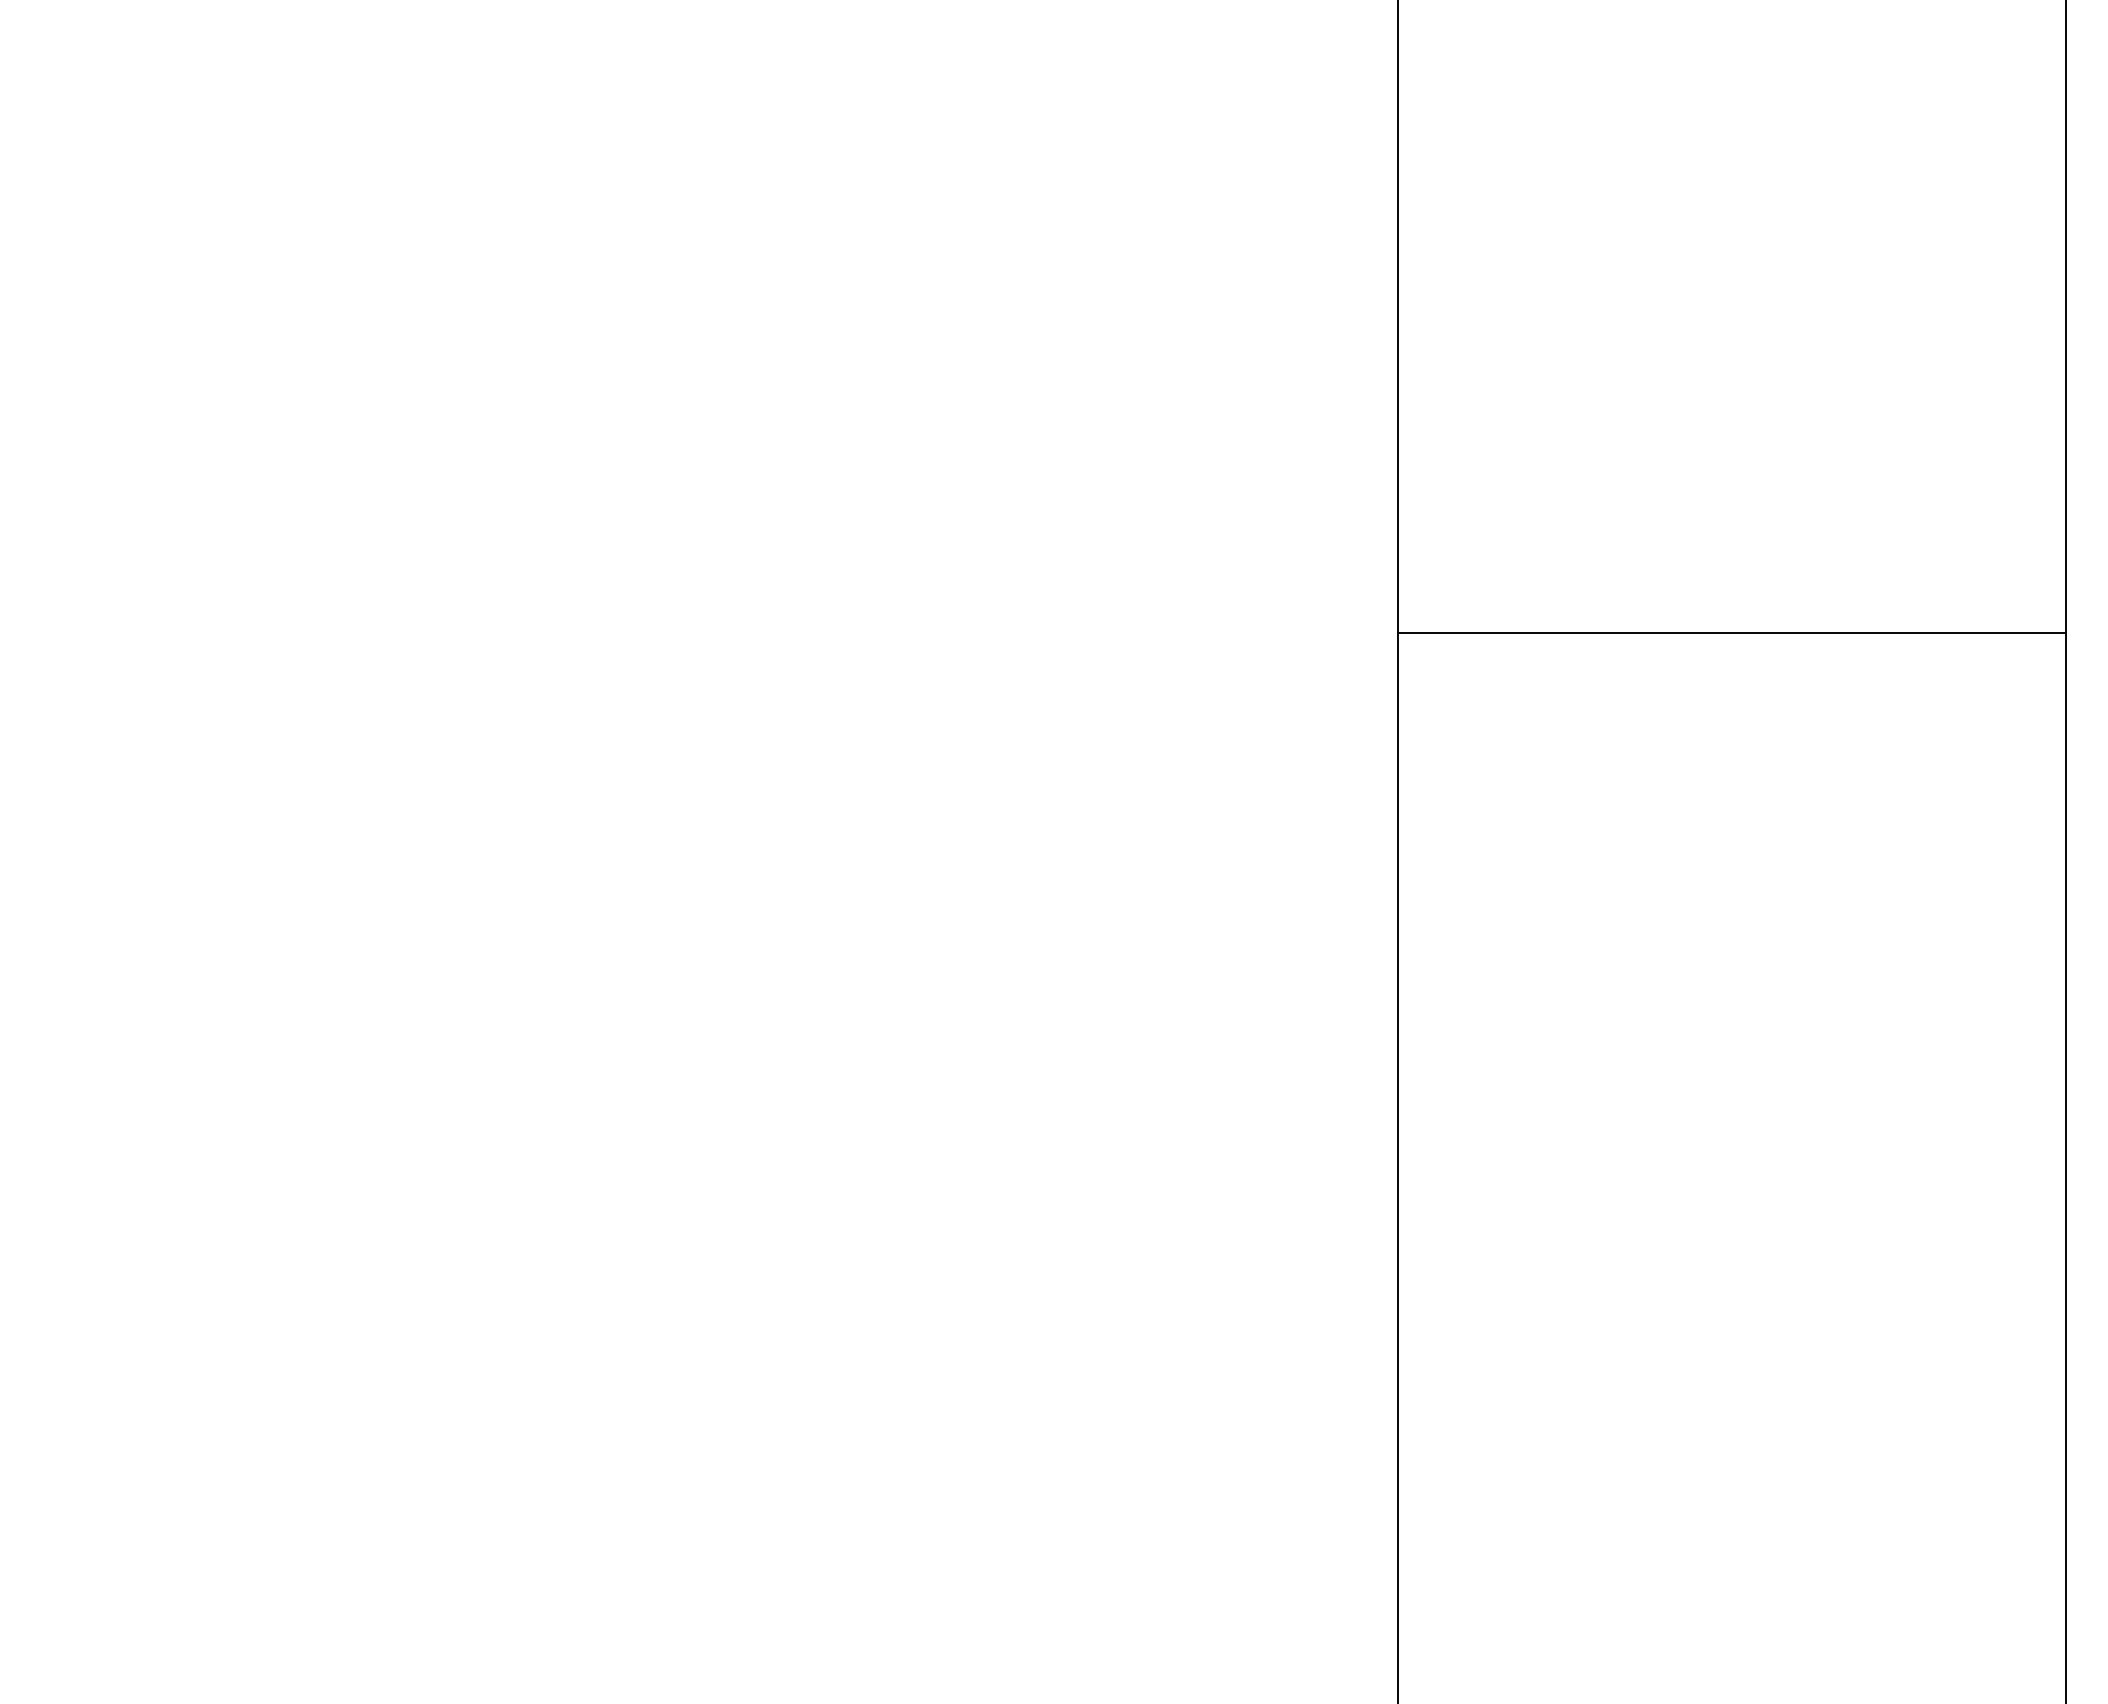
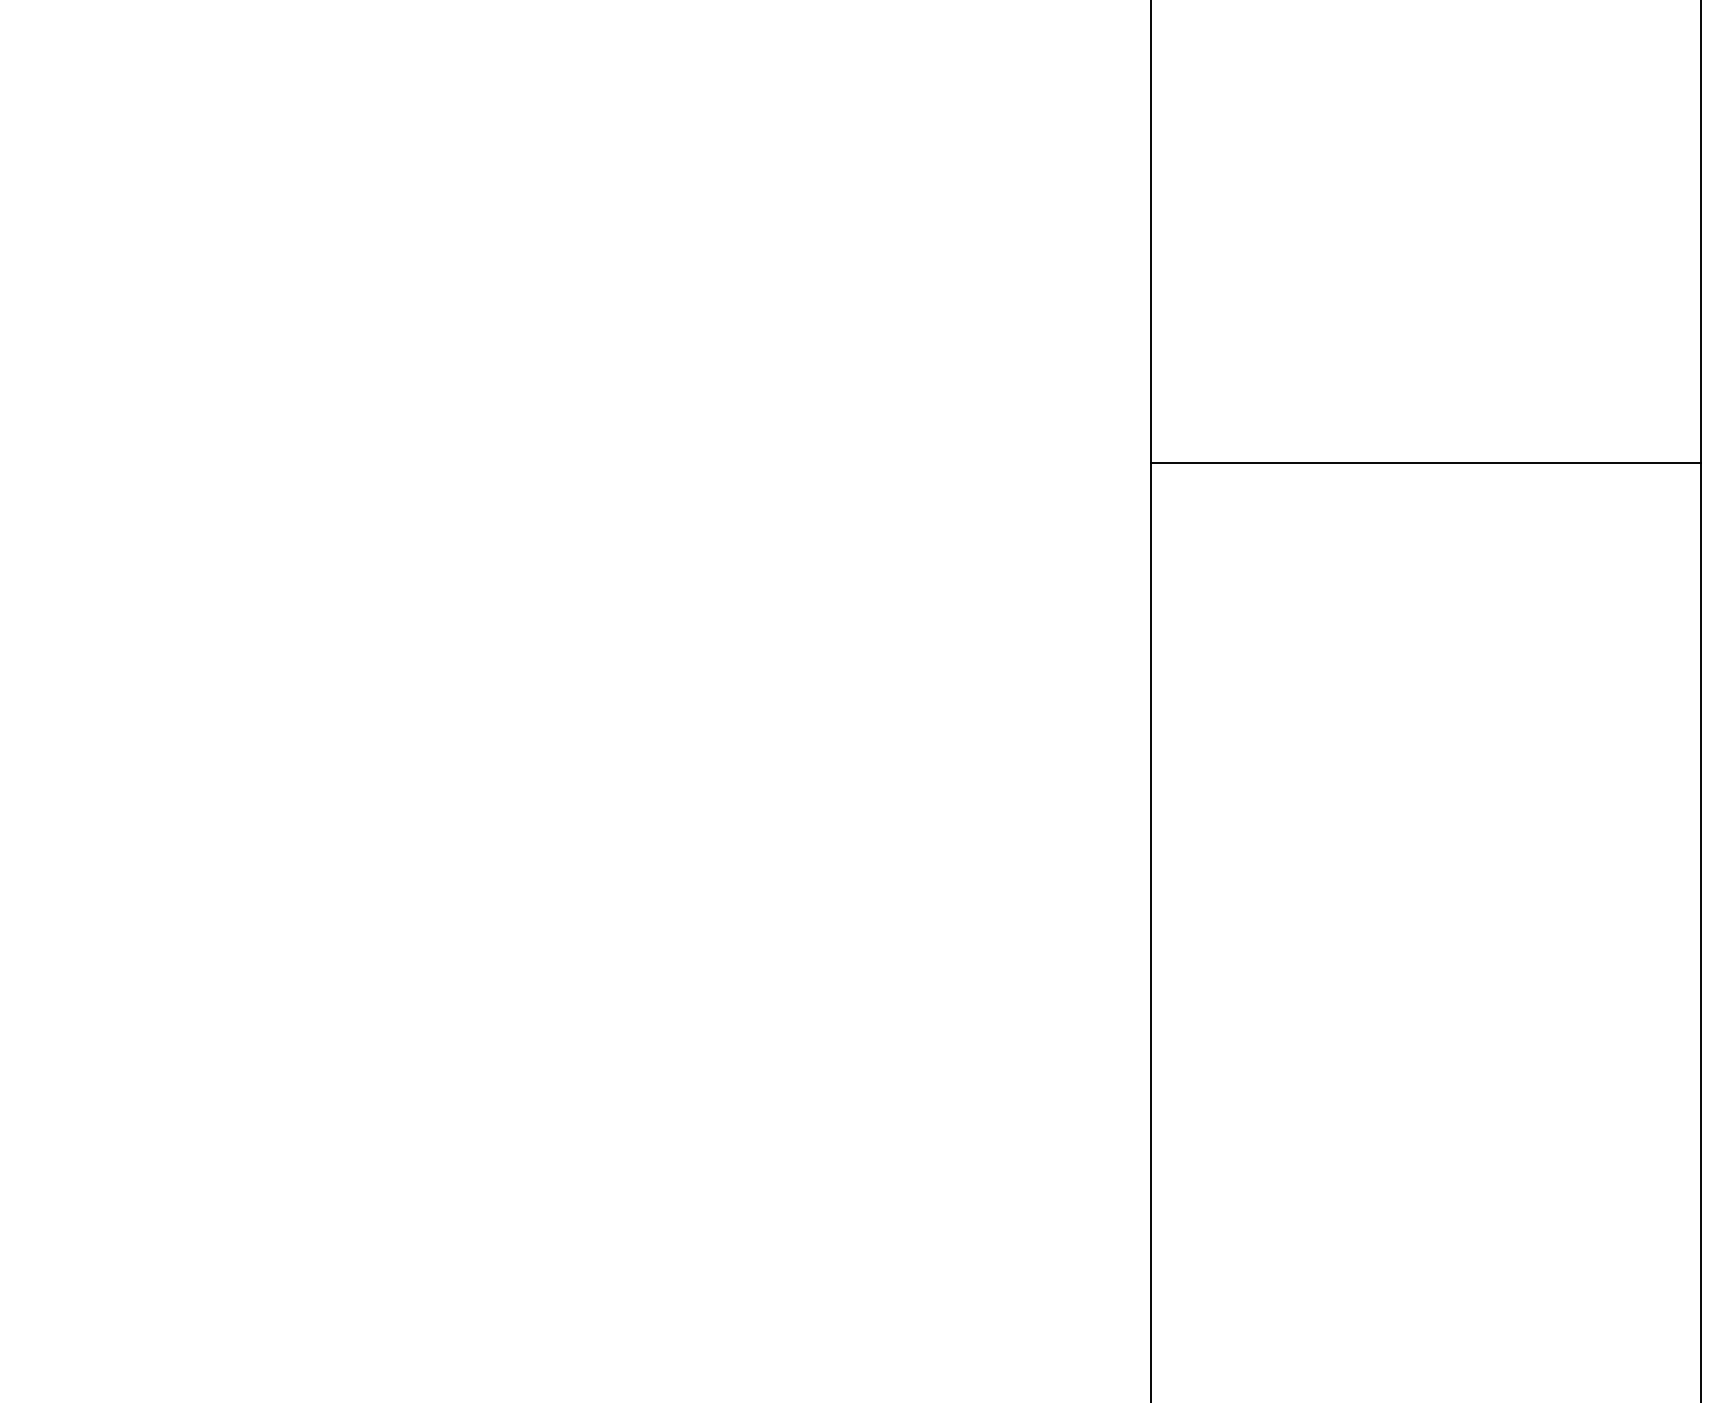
line: (1731, 632) -> (1425, 463), moved

